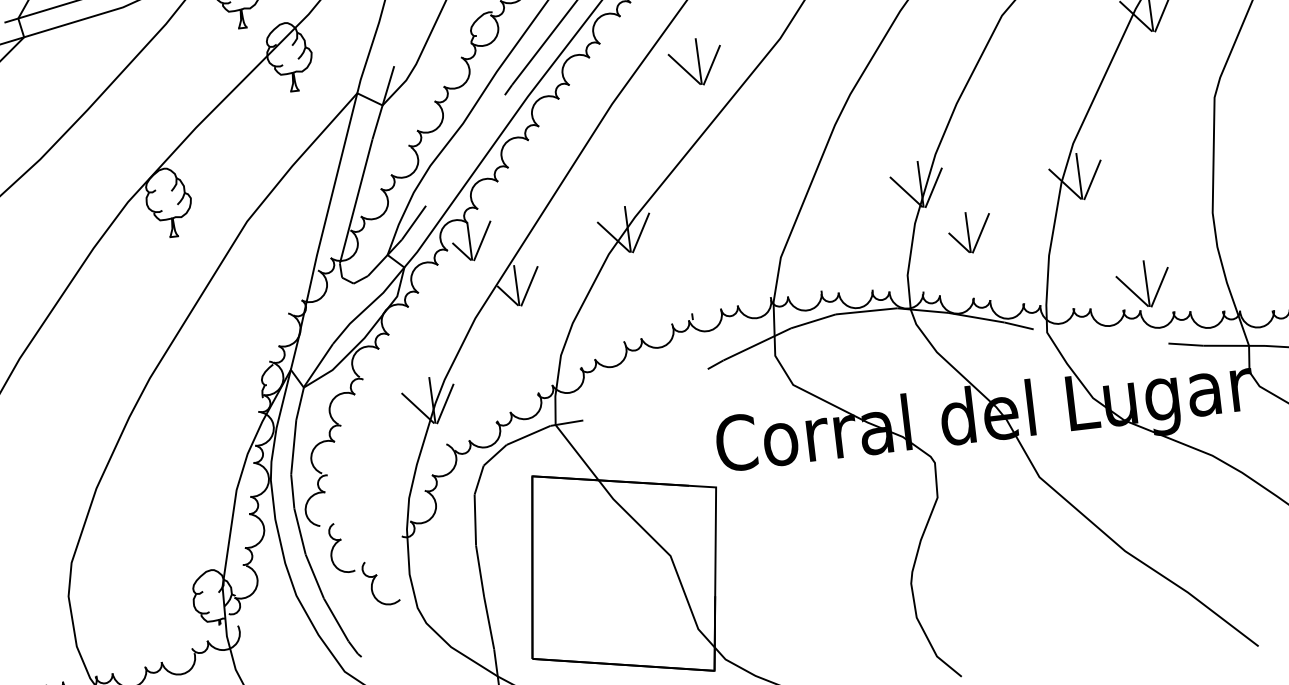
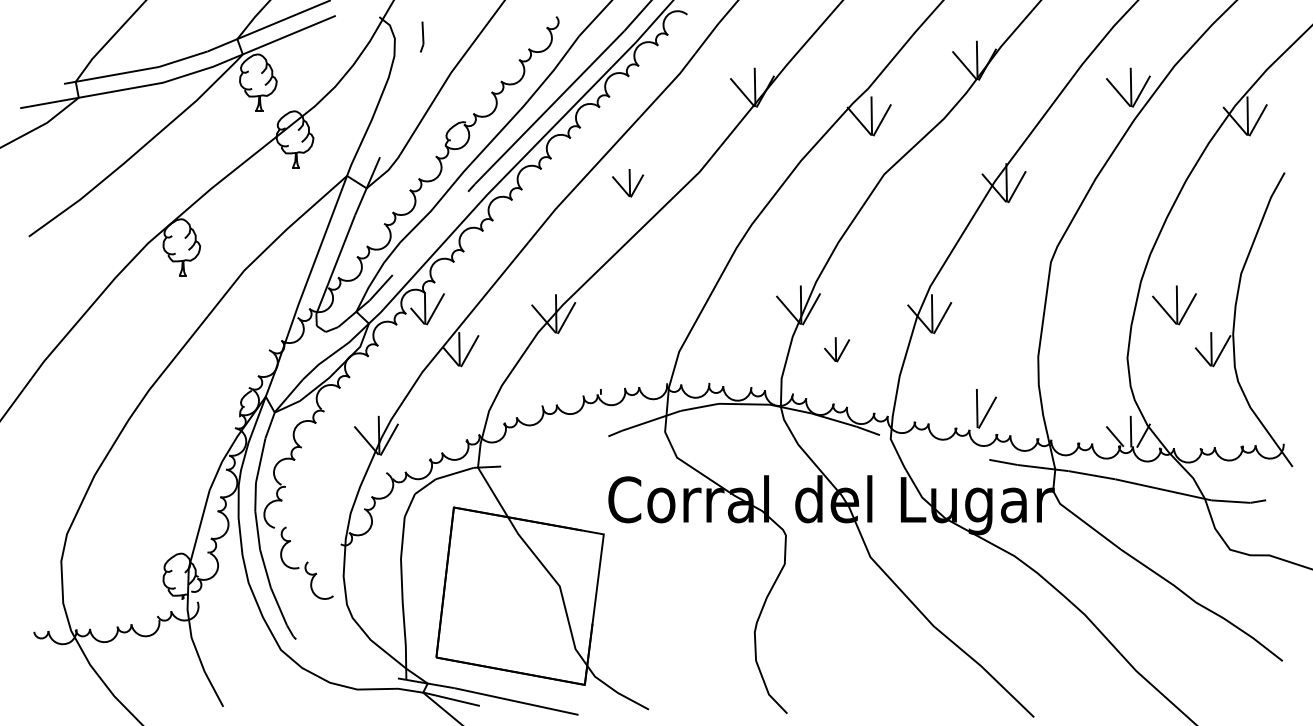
part: (695, 62) -> (627, 183), size x0.7
part: (969, 232) -> (836, 349), size x0.7
line: (1132, 291) -> (964, 413), removed

